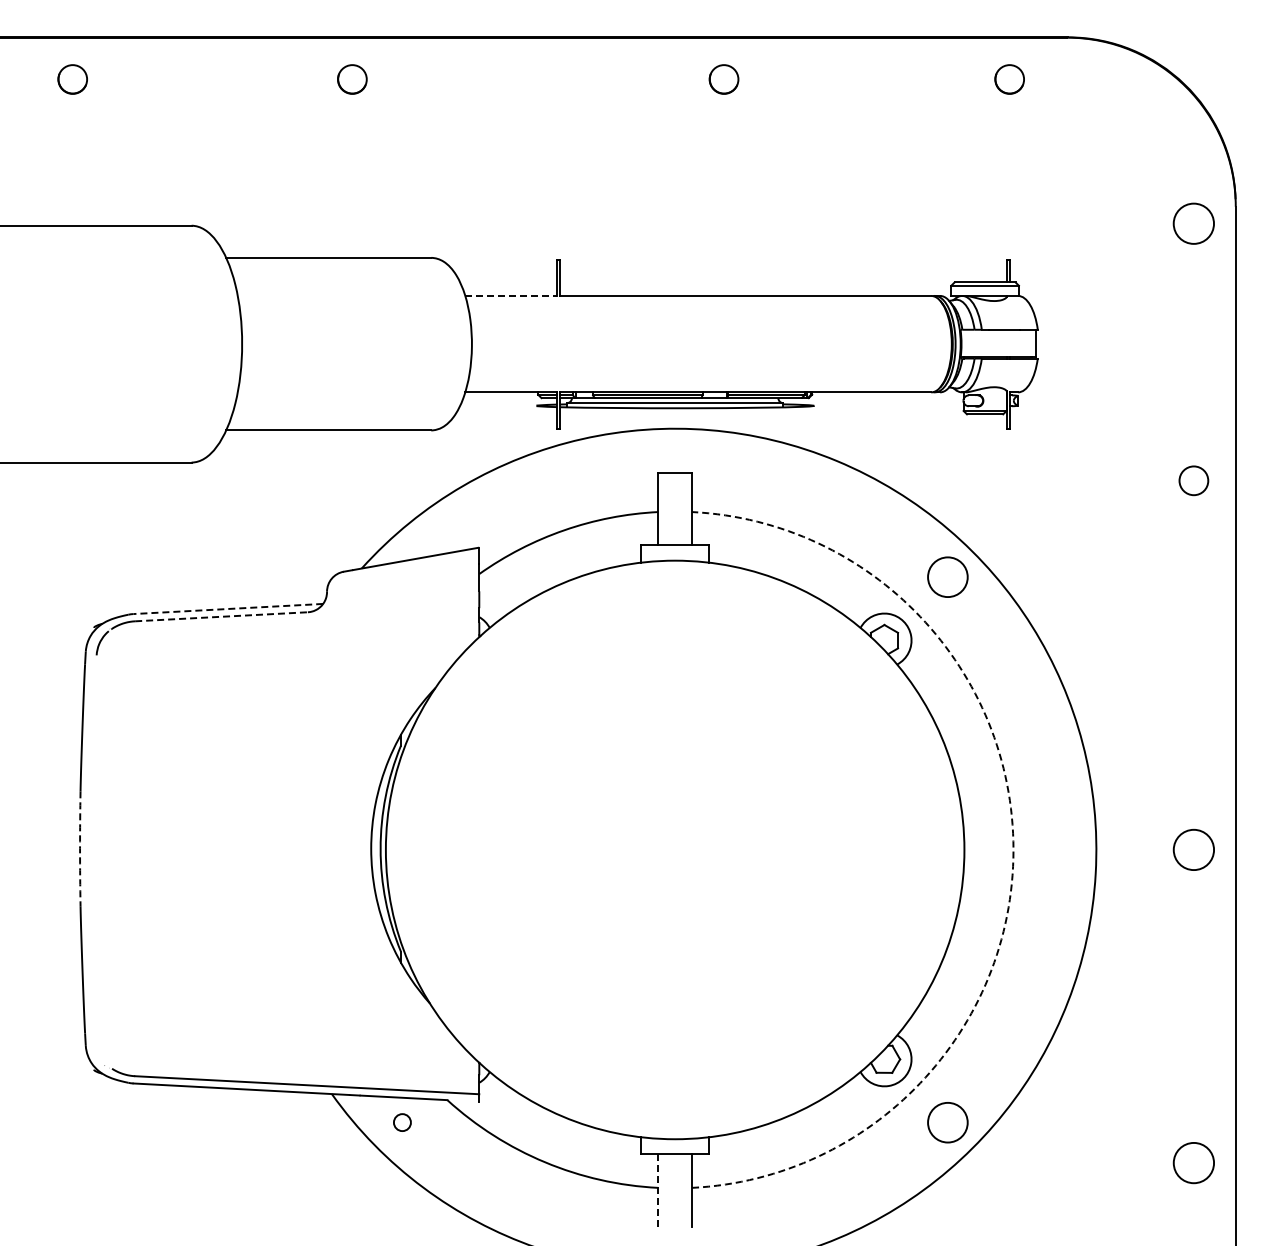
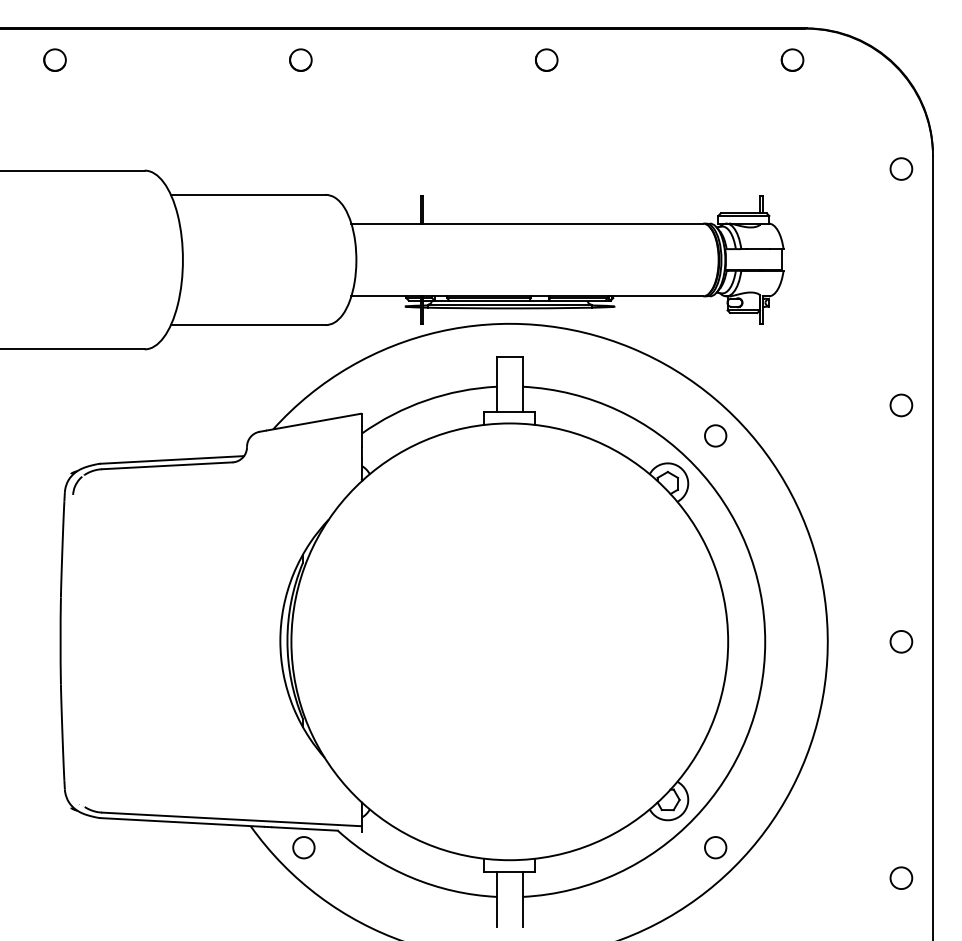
circle: (352, 79) -> (300, 60), moved
circle: (1009, 79) -> (792, 60), moved
circle: (1193, 223) -> (901, 168), size x0.71
line: (511, 295) -> (386, 223), dashed -> solid
circle: (1193, 480) -> (901, 405), moved
circle: (947, 577) -> (715, 436), size x0.71
line: (228, 608) -> (172, 459), dashed -> solid
line: (222, 616) -> (168, 465), dashed -> solid
arc: (80, 848) -> (60, 640), dashed -> solid
arc: (1013, 849) -> (765, 641), dashed -> solid
circle: (1193, 849) -> (901, 641), size x0.71
circle: (402, 1122) -> (303, 847), size x1.67
circle: (947, 1122) -> (715, 847), size x0.71
circle: (1193, 1162) -> (901, 877), size x0.71
line: (658, 1191) -> (497, 899), dashed -> solid

